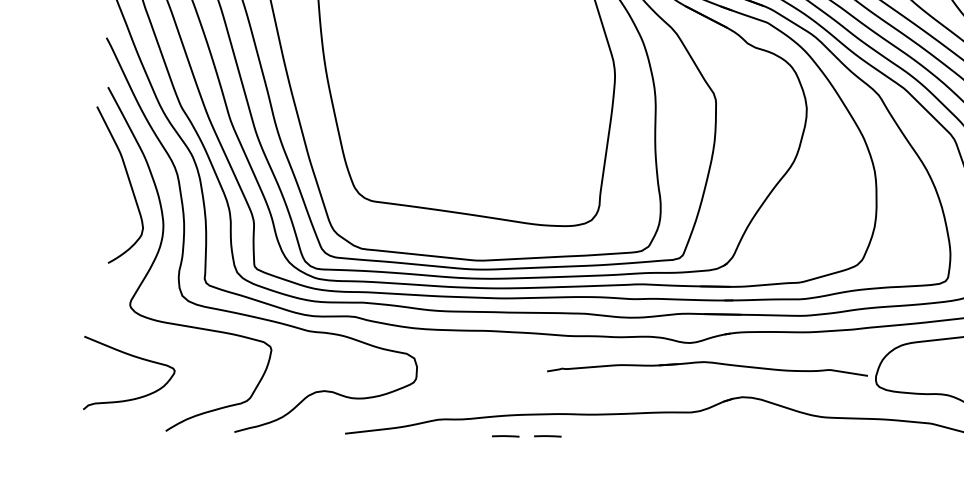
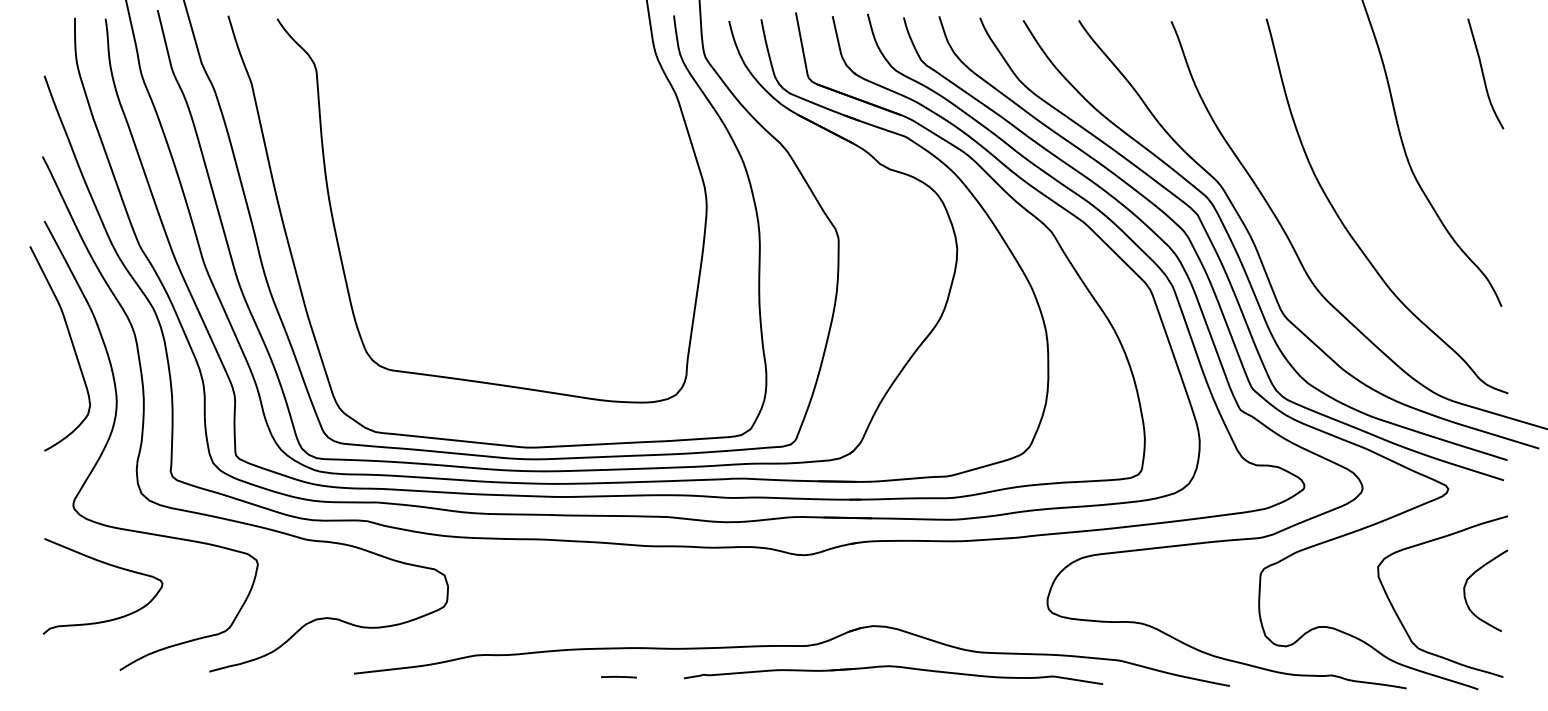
curve: (133, 356) -> (108, 565), moved
part: (707, 363) -> (893, 667), moved
line: (505, 436) -> (563, 677), removed

